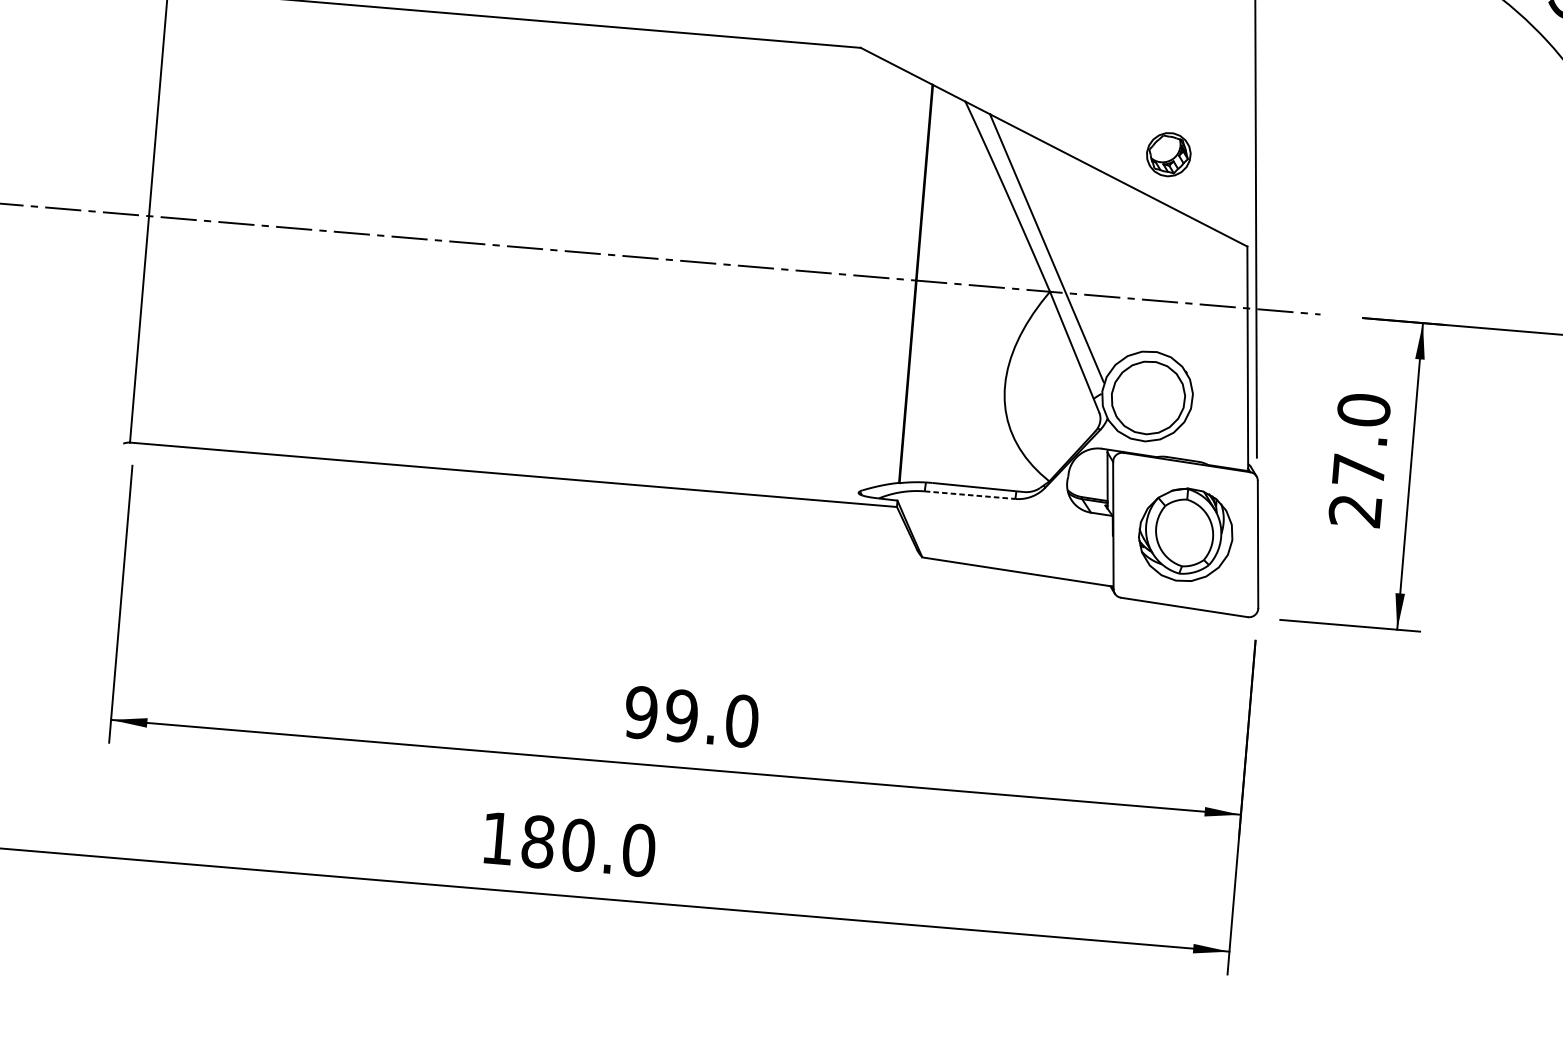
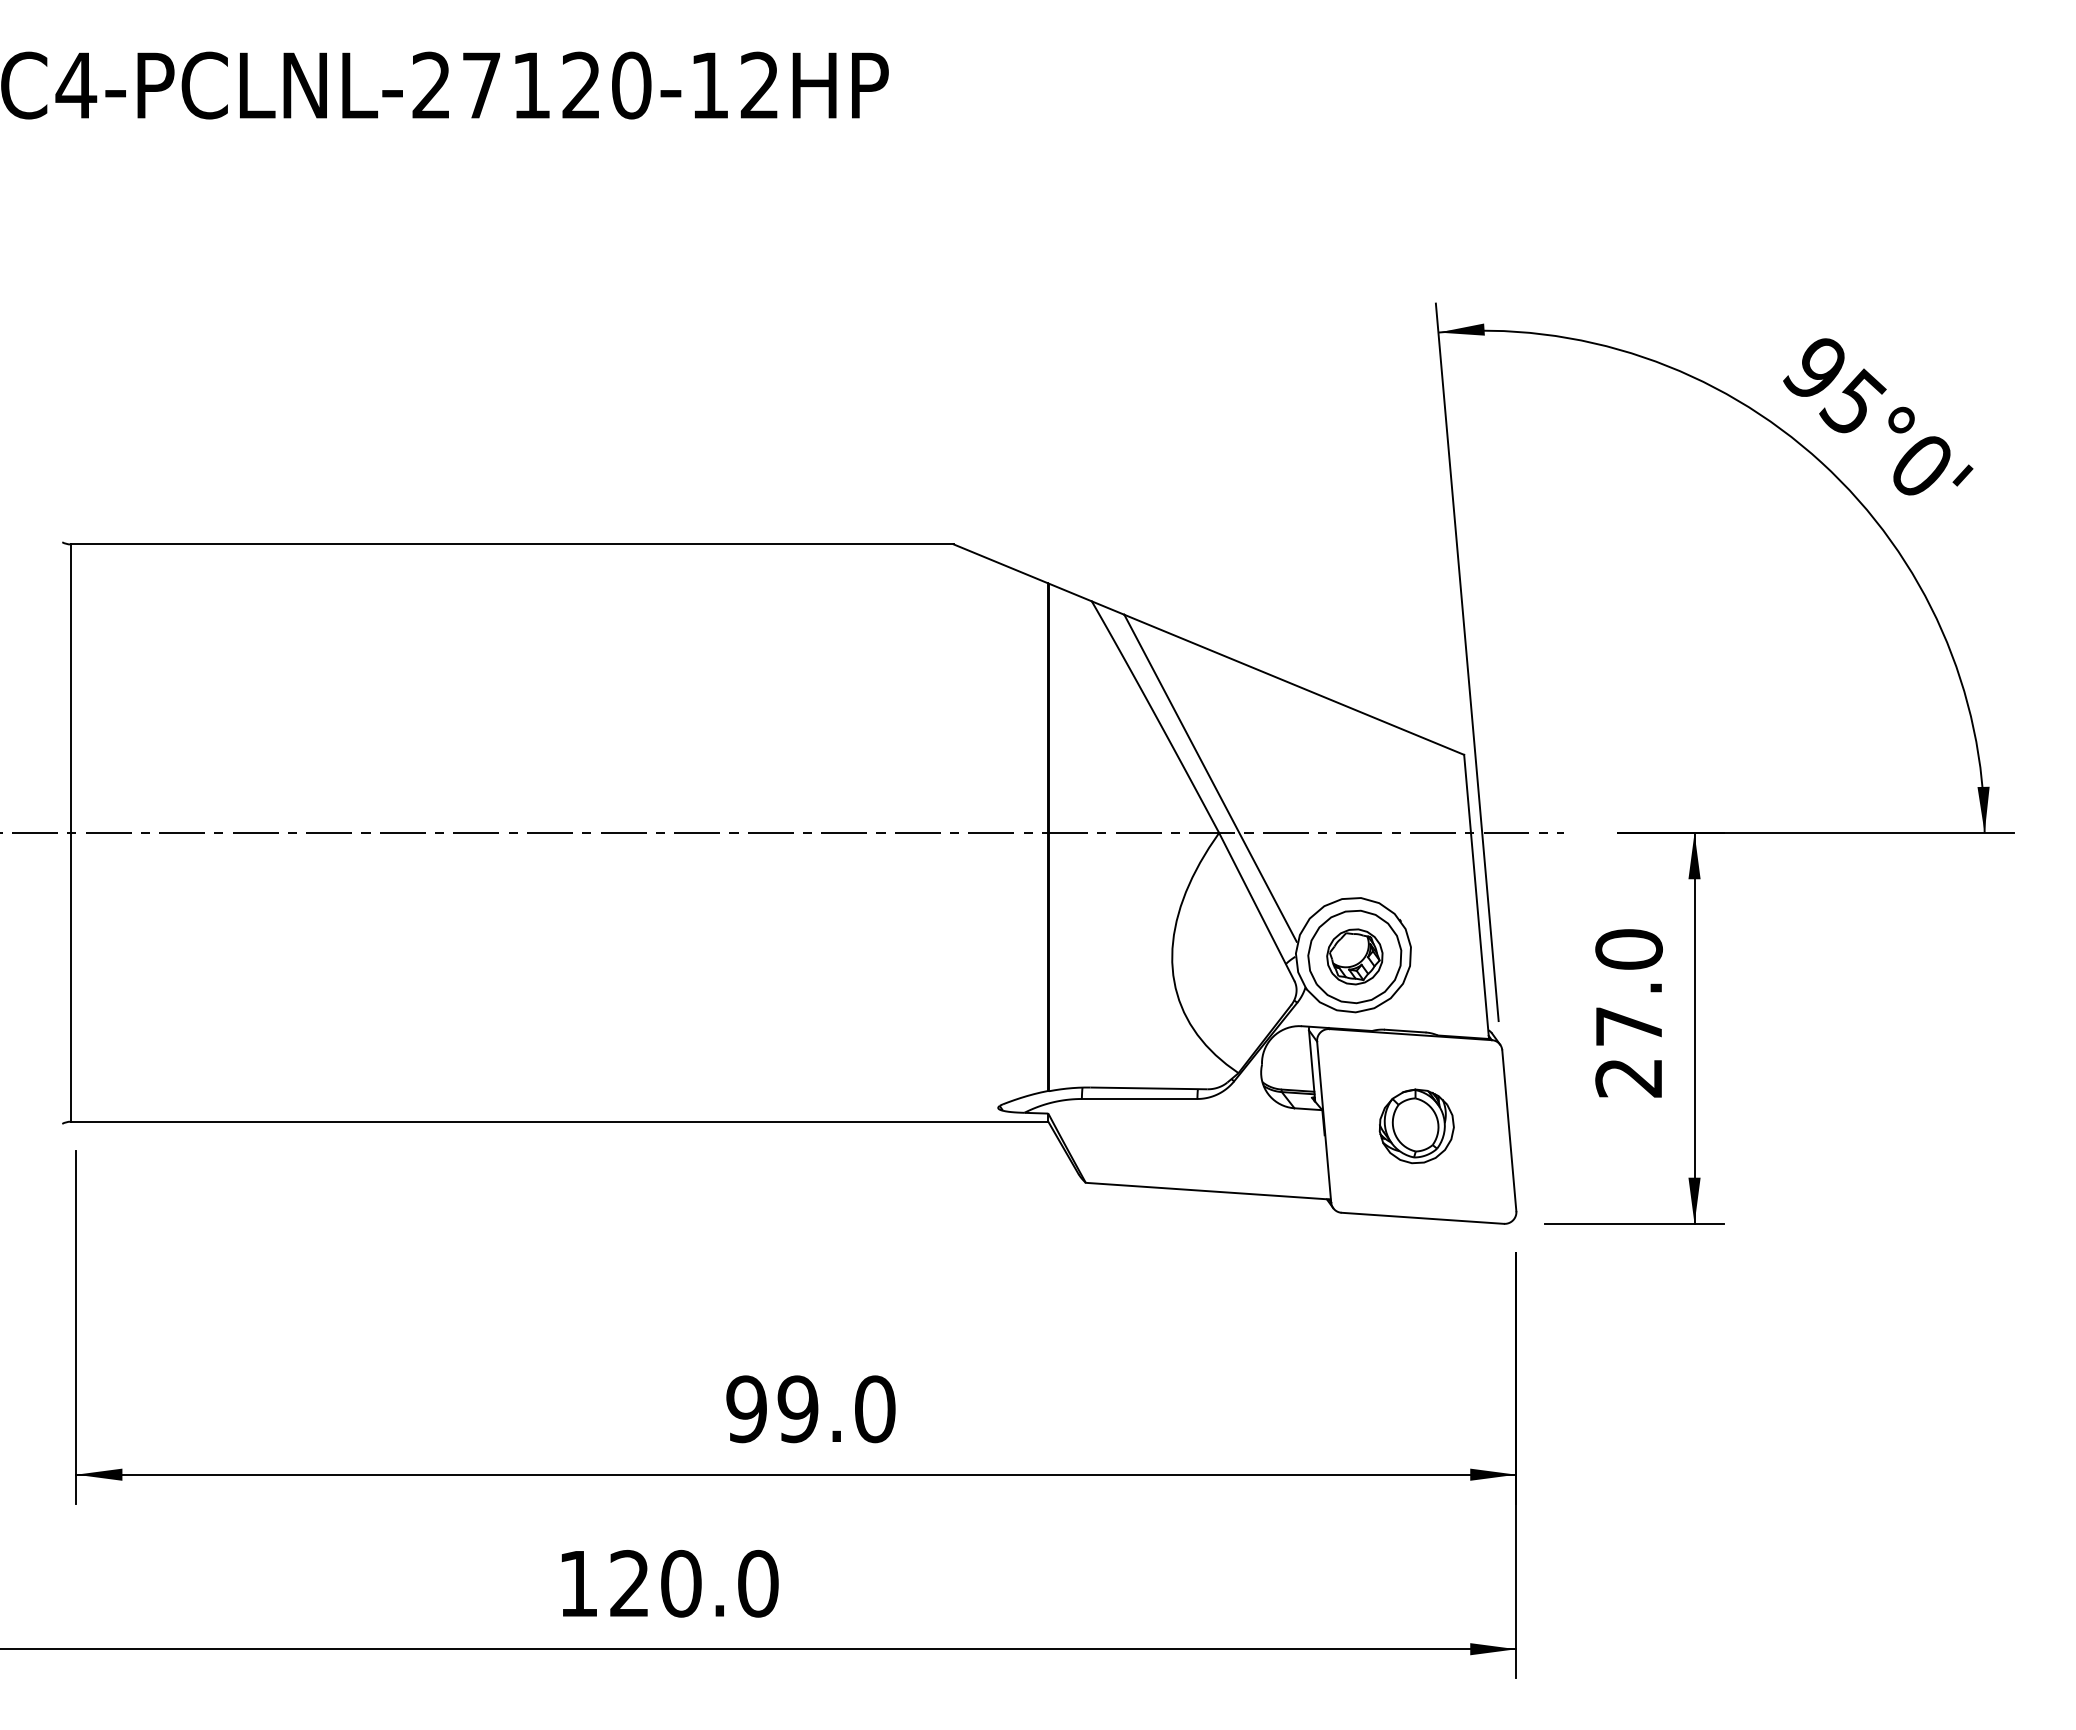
part: (1168, 154) -> (1354, 956), moved
line: (970, 494) -> (1139, 1098), dashed -> solid
part: (1185, 535) -> (1416, 1126), size x0.62
text: (537, 841) -> (629, 1583), 180.0 -> 120.0

